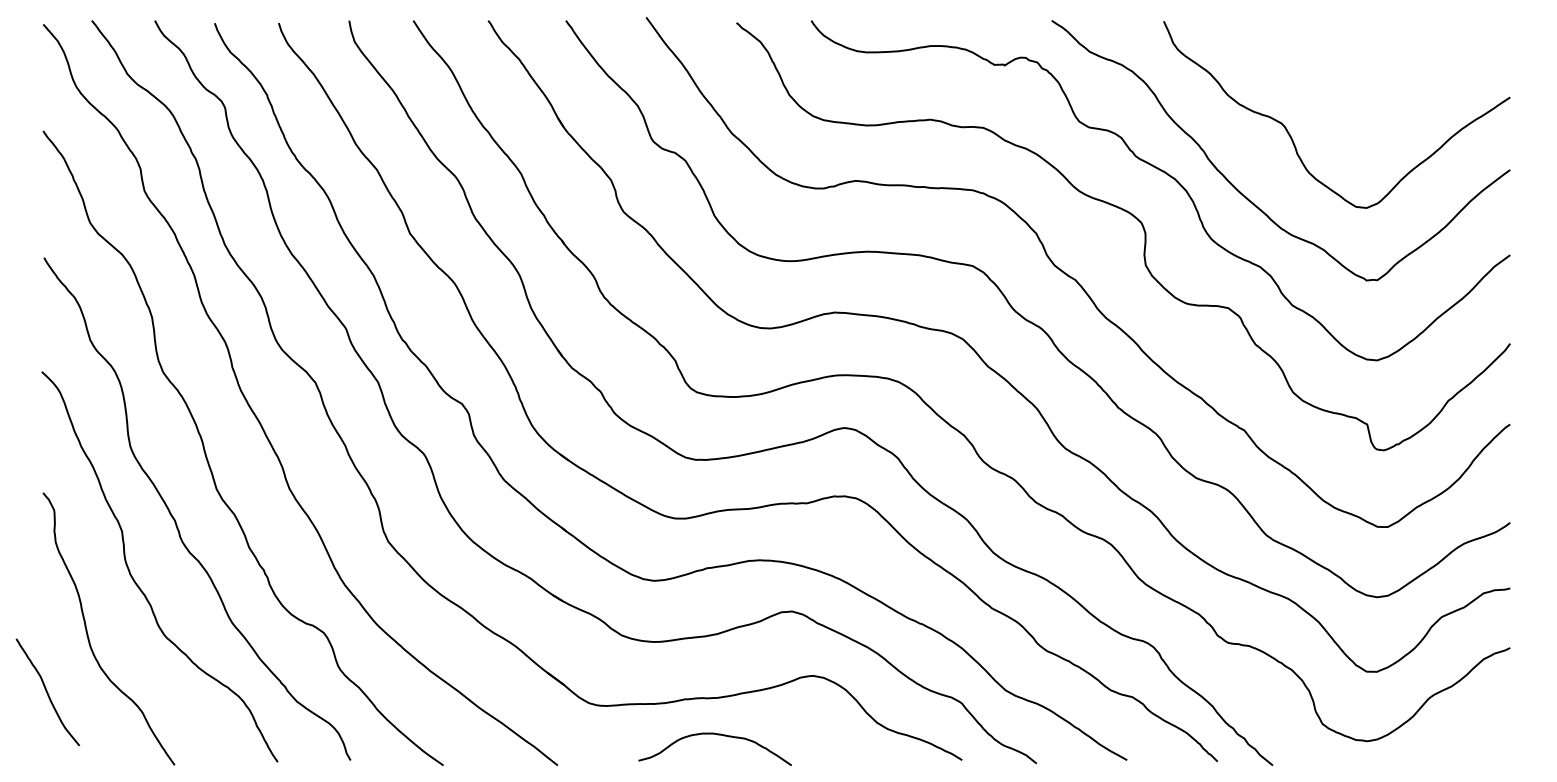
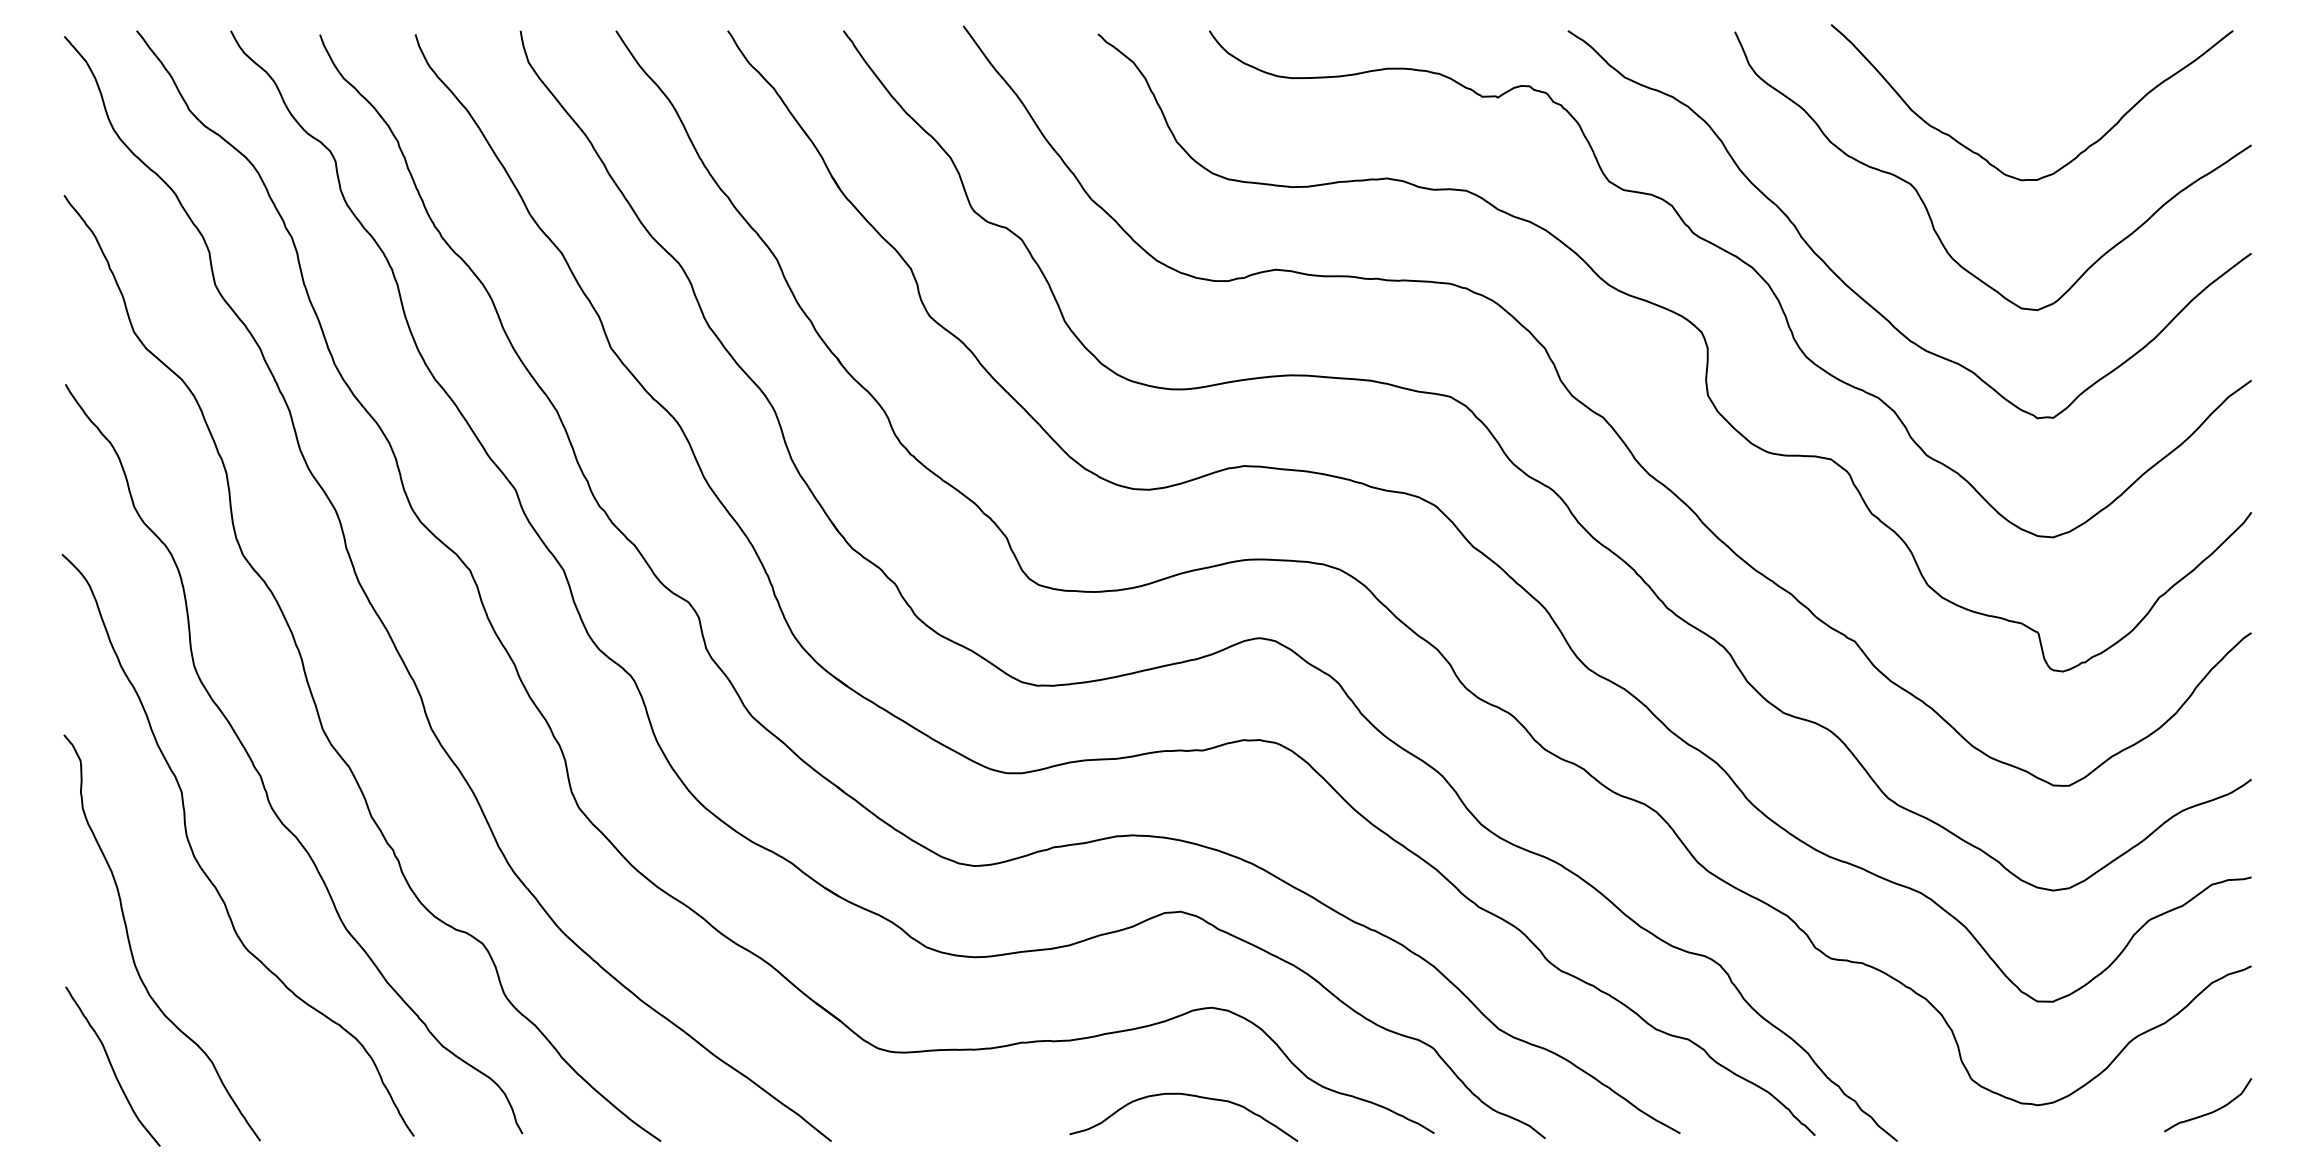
curve: (1395, 101) -> (2080, 151), added
curve: (47, 692) -> (112, 1066), moved
curve: (717, 735) -> (1187, 1096), moved
curve: (1482, 745) -> (2210, 1111), added

